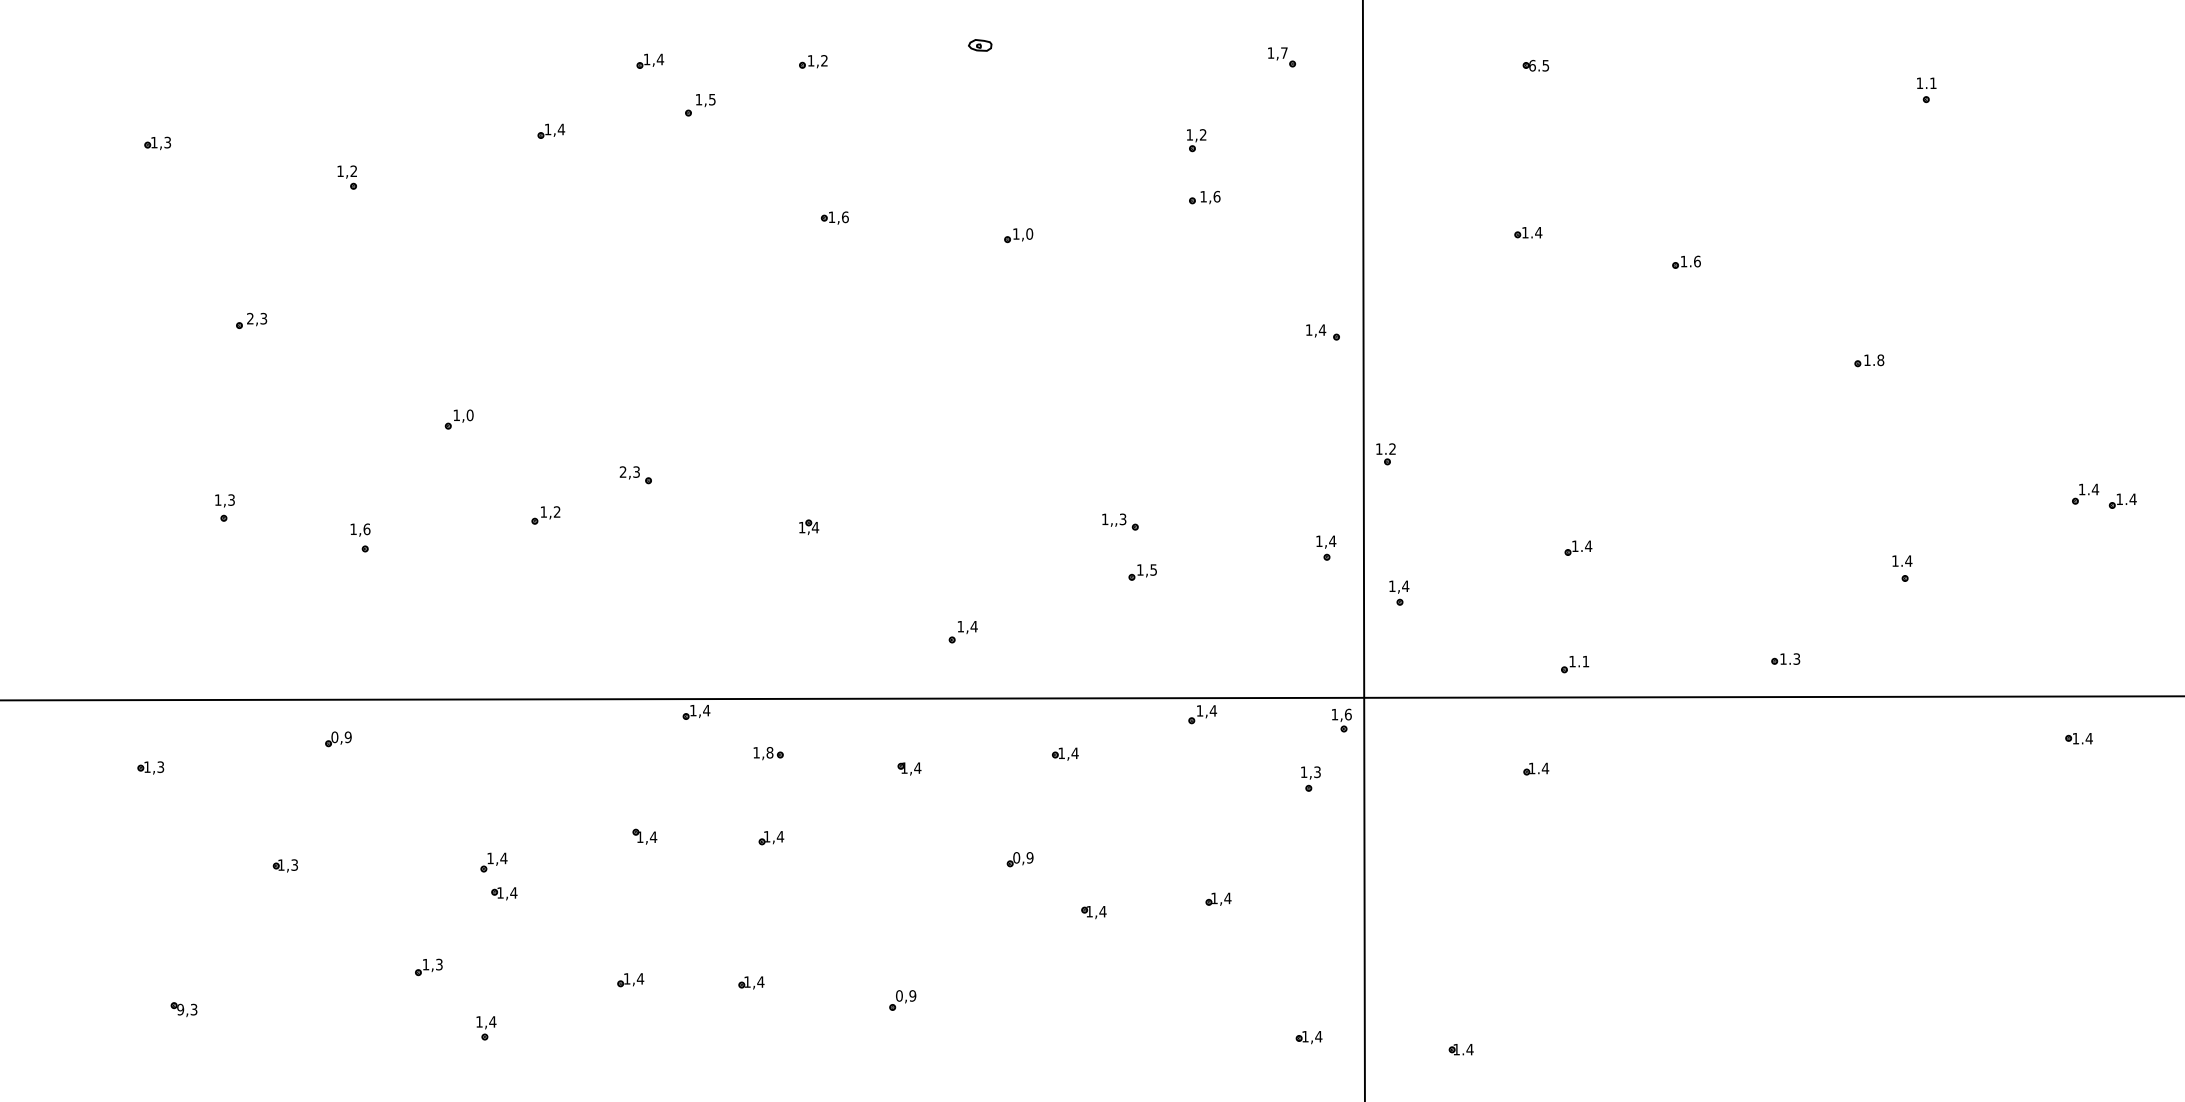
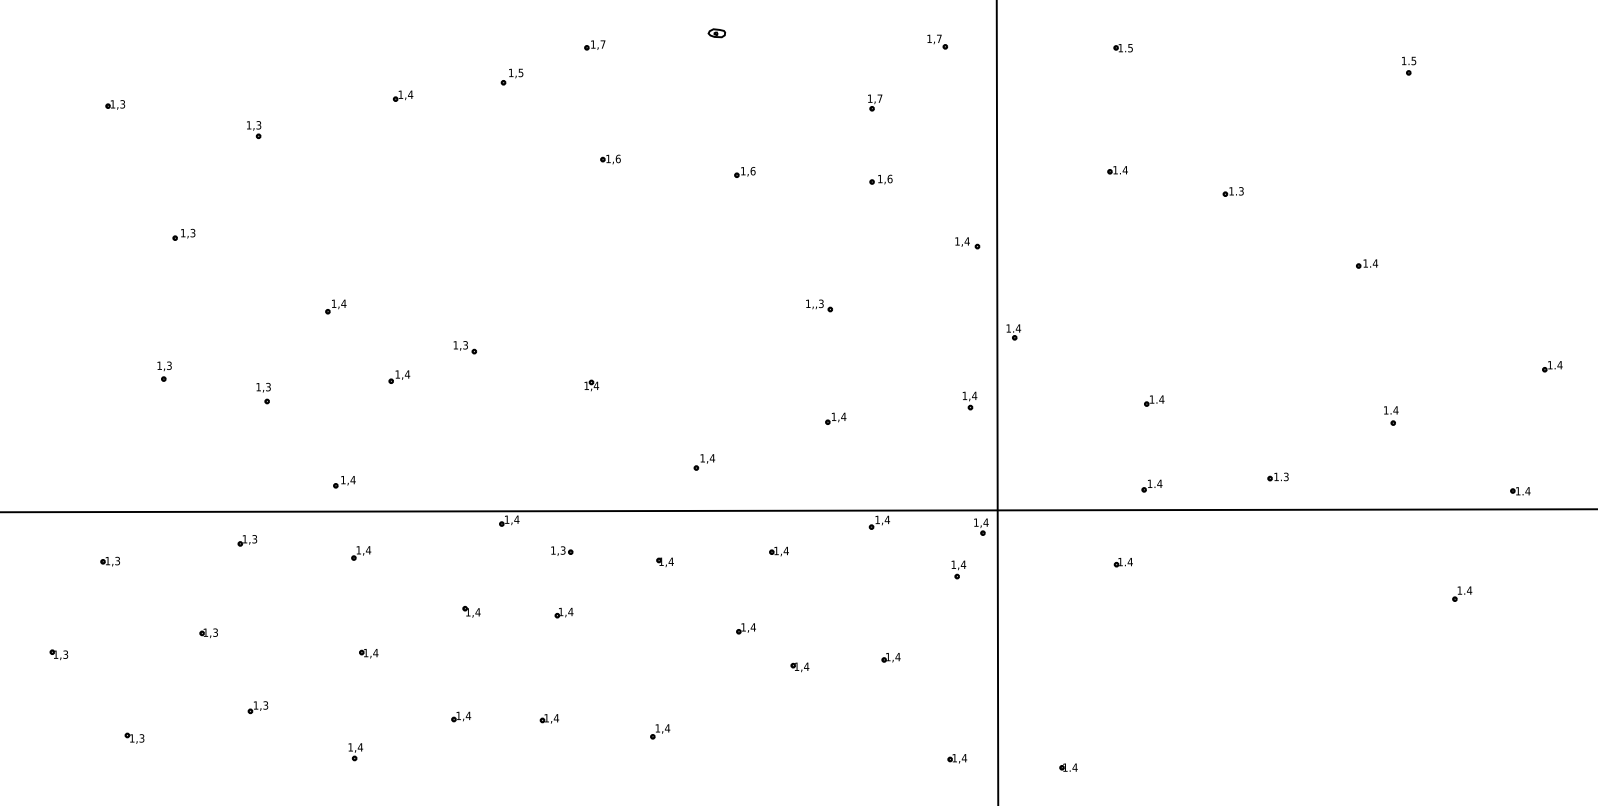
part: (650, 60) -> (475, 44), removed
text: (824, 60) -> (603, 44), 1,2 -> 1,7
text: (1532, 65) -> (1120, 47), 6.5 -> 1.5
text: (1933, 83) -> (1414, 61), 1.1 -> 1.5
text: (1202, 134) -> (879, 98), 1,2 -> 1,7
text: (353, 171) -> (258, 125), 1,2 -> 1,3
part: (1204, 197) -> (880, 179), moved
text: (1029, 233) -> (752, 170), 1,0 -> 1,6
text: (1697, 261) -> (1241, 191), 1.6 -> 1.3
text: (250, 318) -> (183, 232), 2,3 -> 1,3
text: (1880, 360) -> (1375, 263), 1.8 -> 1.4
text: (469, 415) -> (343, 303), 1,0 -> 1,4
text: (1392, 448) -> (1018, 328), 1.2 -> 1.4
text: (622, 471) -> (455, 344), 2,3 -> 1,3
part: (2085, 493) -> (1462, 593), moved
text: (556, 511) -> (407, 374), 1,2 -> 1,4
part: (1120, 521) -> (819, 305), moved
text: (366, 529) -> (268, 387), 1,6 -> 1,3
text: (1153, 569) -> (843, 416), 1,5 -> 1,4
part: (1399, 592) -> (1023, 433), removed
part: (470, 658) -> (344, 481), added
part: (1785, 658) -> (1278, 476), moved
text: (1585, 661) -> (1159, 483), 1.1 -> 1.4
text: (1347, 714) -> (985, 522), 1,6 -> 1,4
text: (341, 737) -> (249, 539), 0,9 -> 1,3
part: (2078, 738) -> (1520, 491), moved
text: (769, 752) -> (562, 550), 1,8 -> 1,3
text: (1317, 772) -> (963, 564), 1,3 -> 1,4
text: (1023, 857) -> (748, 627), 0,9 -> 1,4
part: (493, 862) -> (360, 553), moved
part: (80, 895) -> (58, 654), added
part: (428, 967) -> (257, 707), moved
text: (906, 995) -> (662, 728), 0,9 -> 1,4
text: (180, 1009) -> (132, 738), 9,3 -> 1,3

